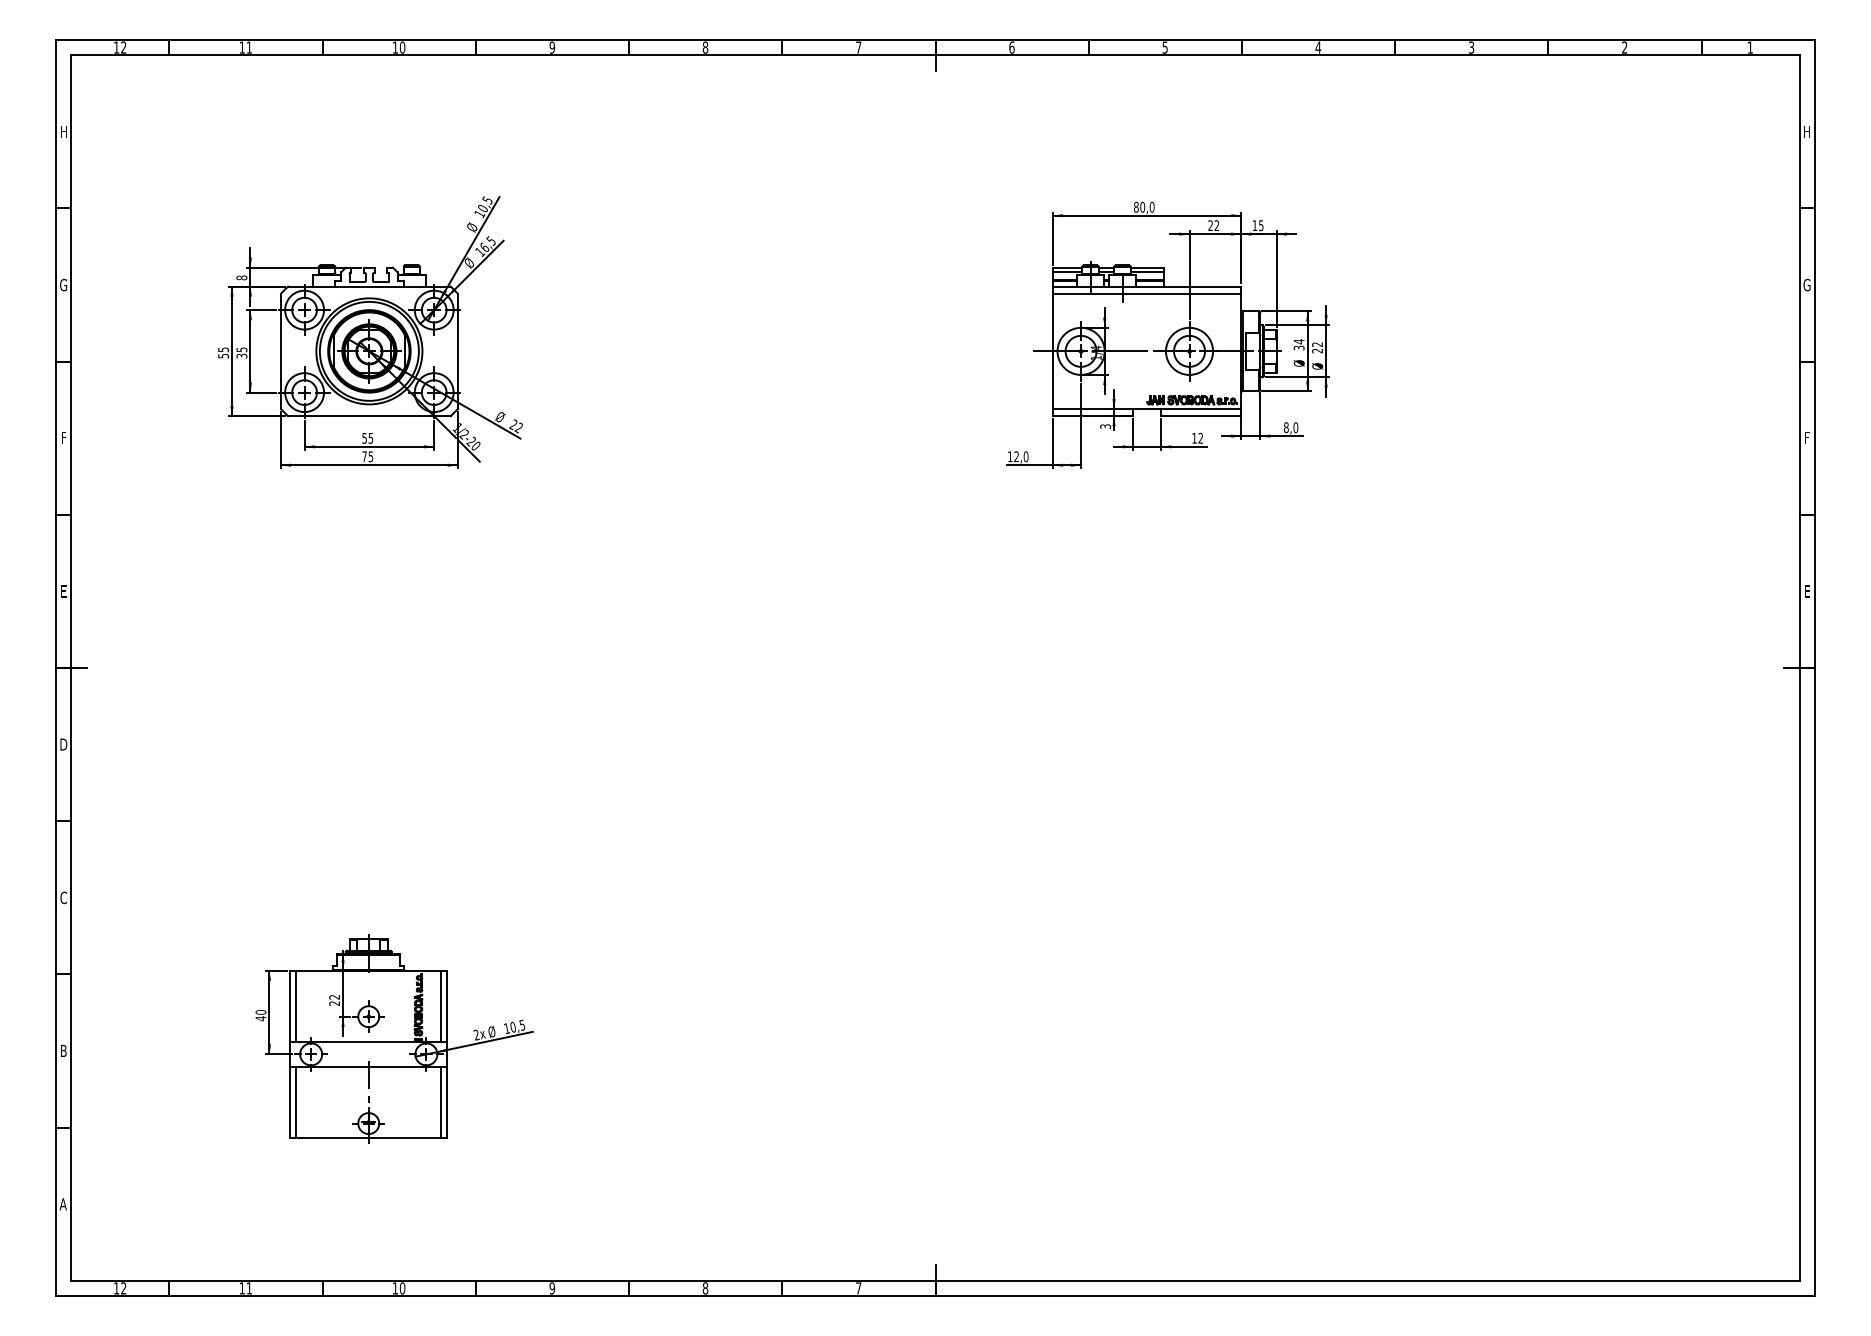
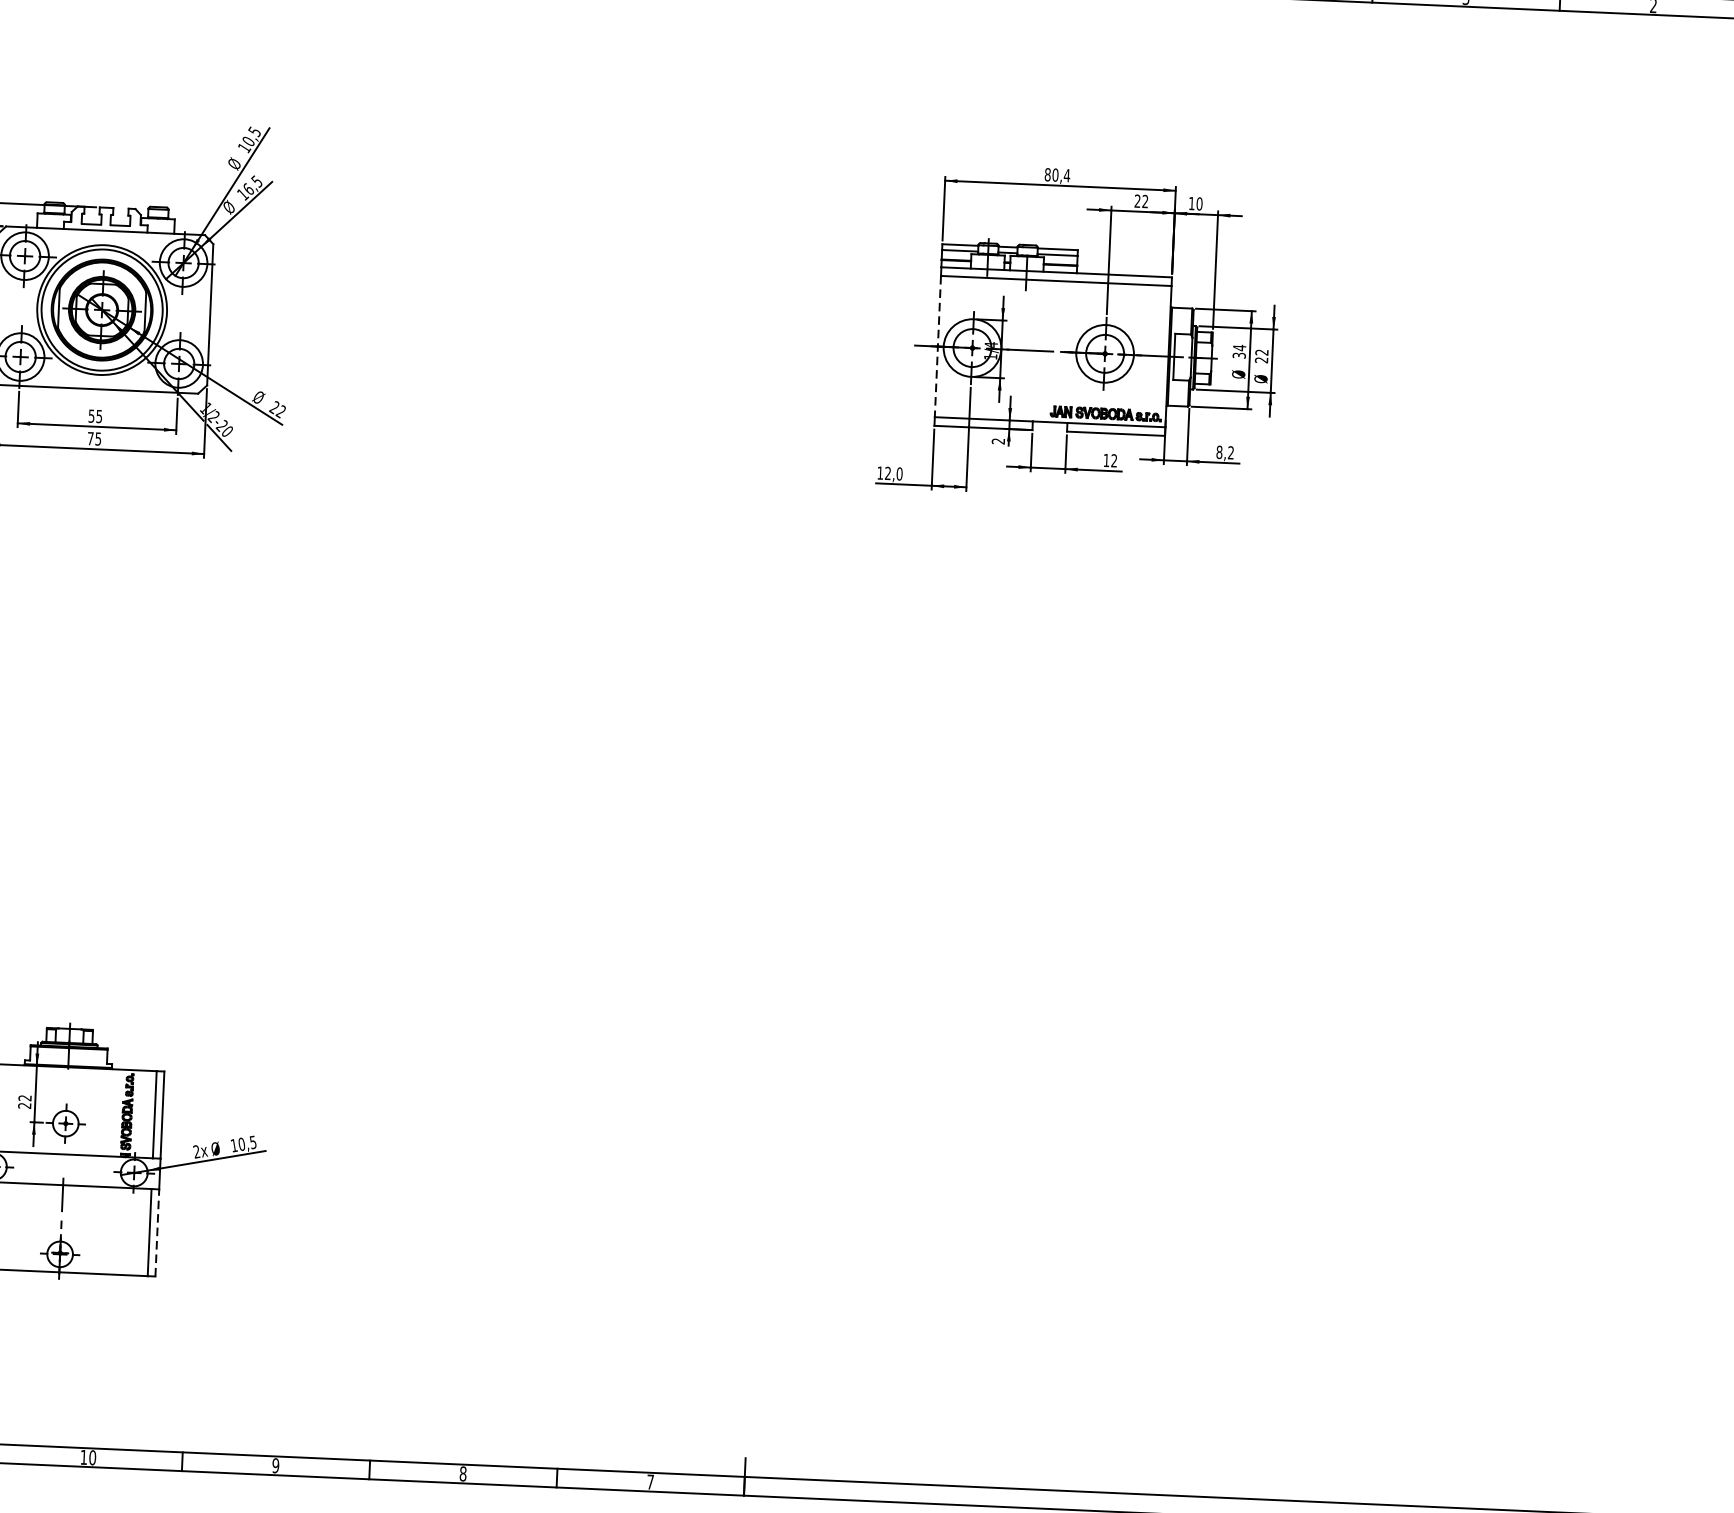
text: (1151, 206) -> (1066, 174), 80,0 -> 80,4
text: (1260, 225) -> (1198, 203), 15 -> 10
line: (1052, 351) -> (937, 346), solid -> dashed
text: (1105, 426) -> (998, 441), 3 -> 2
text: (1295, 427) -> (1230, 452), 8,0 -> 8,2
line: (447, 1102) -> (157, 1232), solid -> dashed

